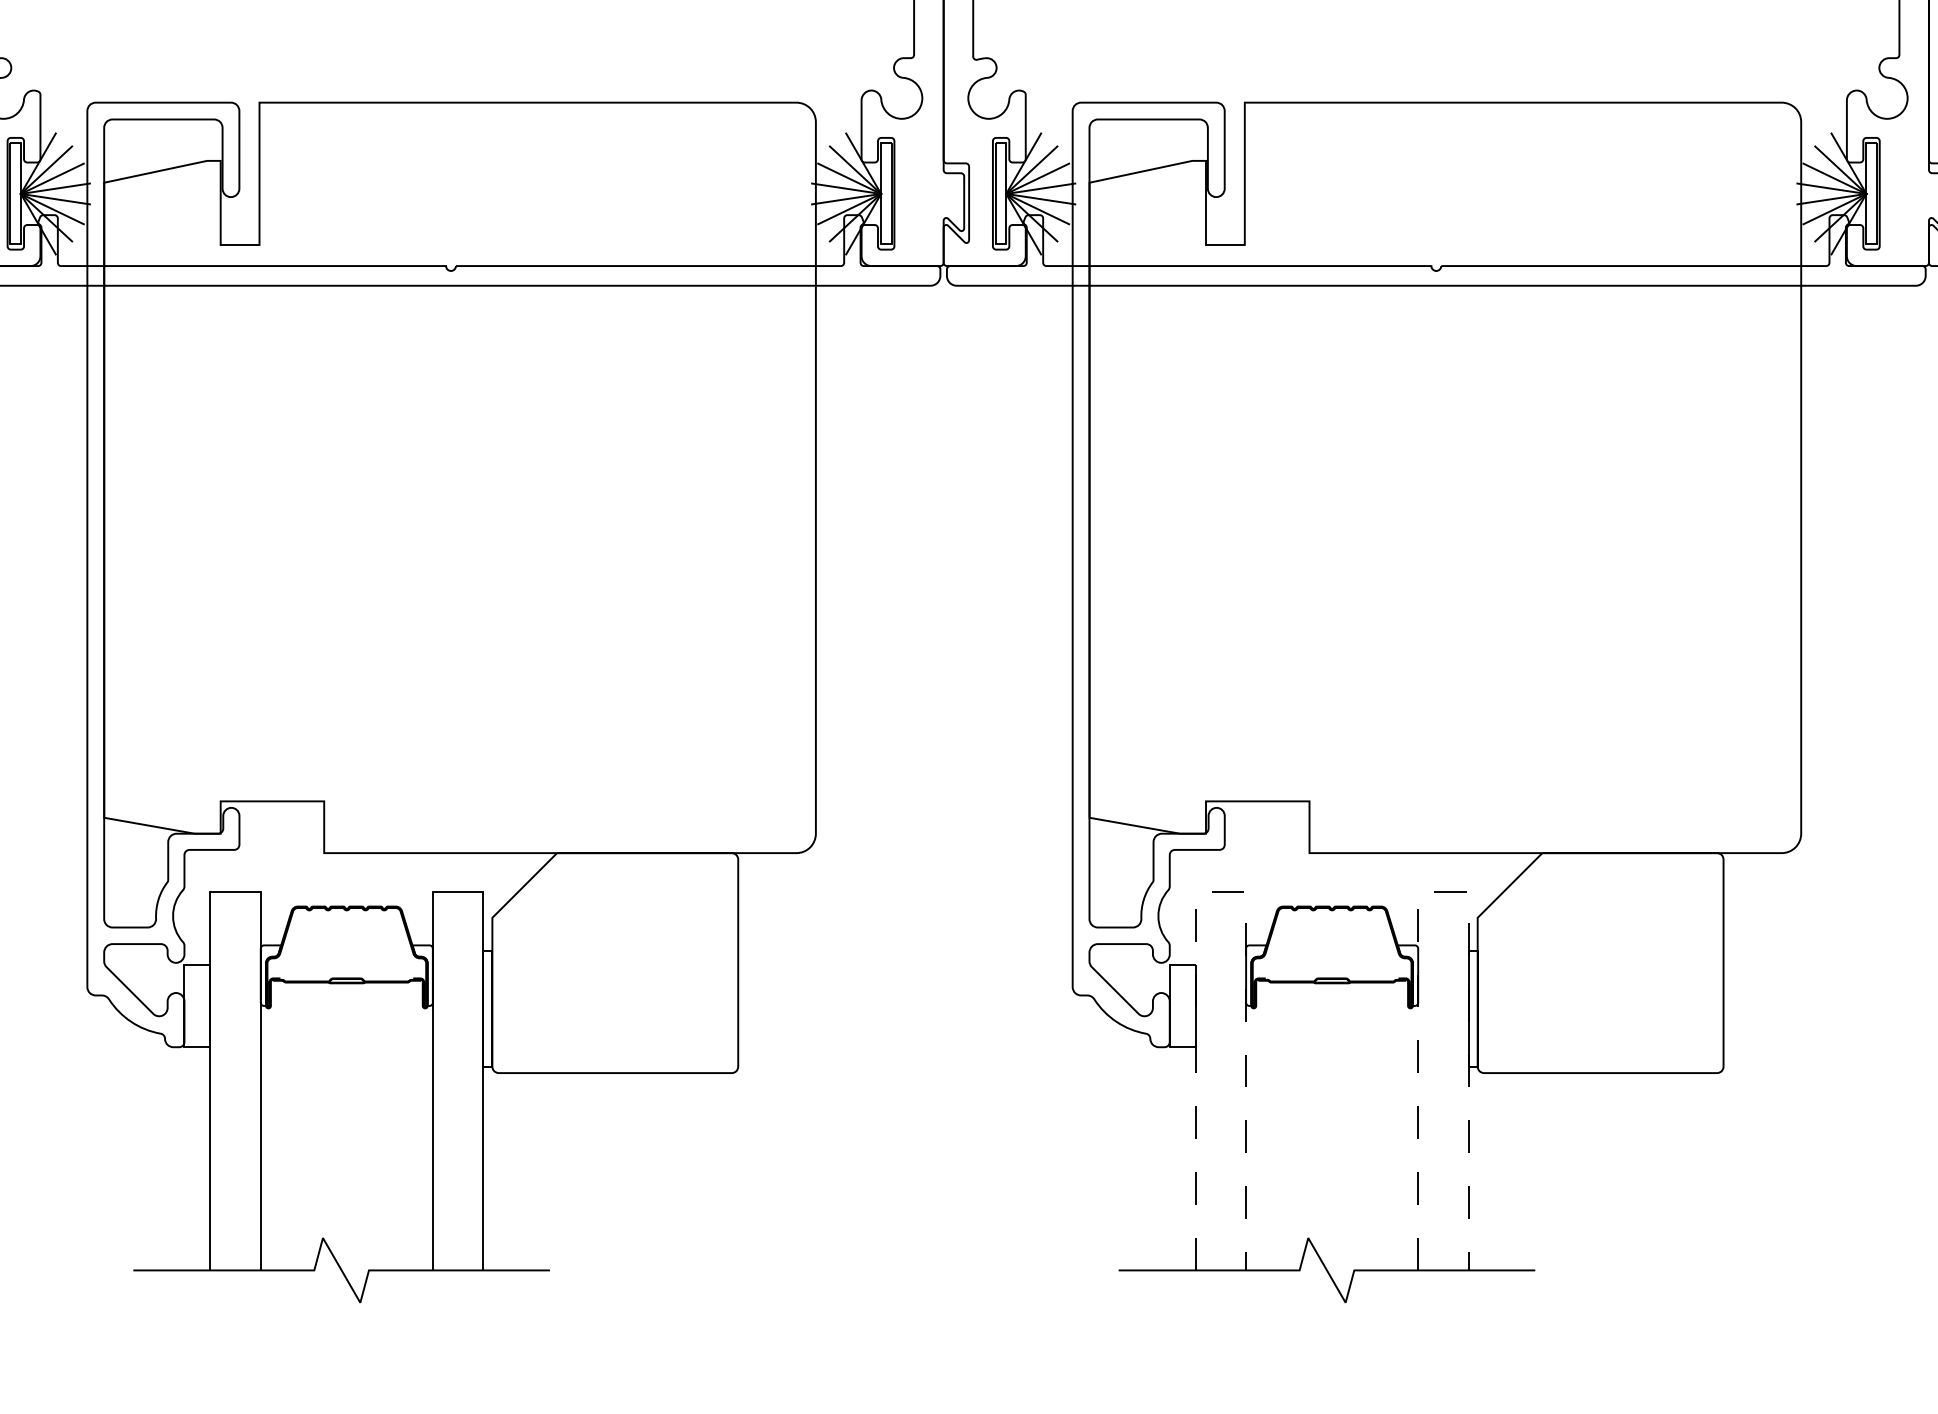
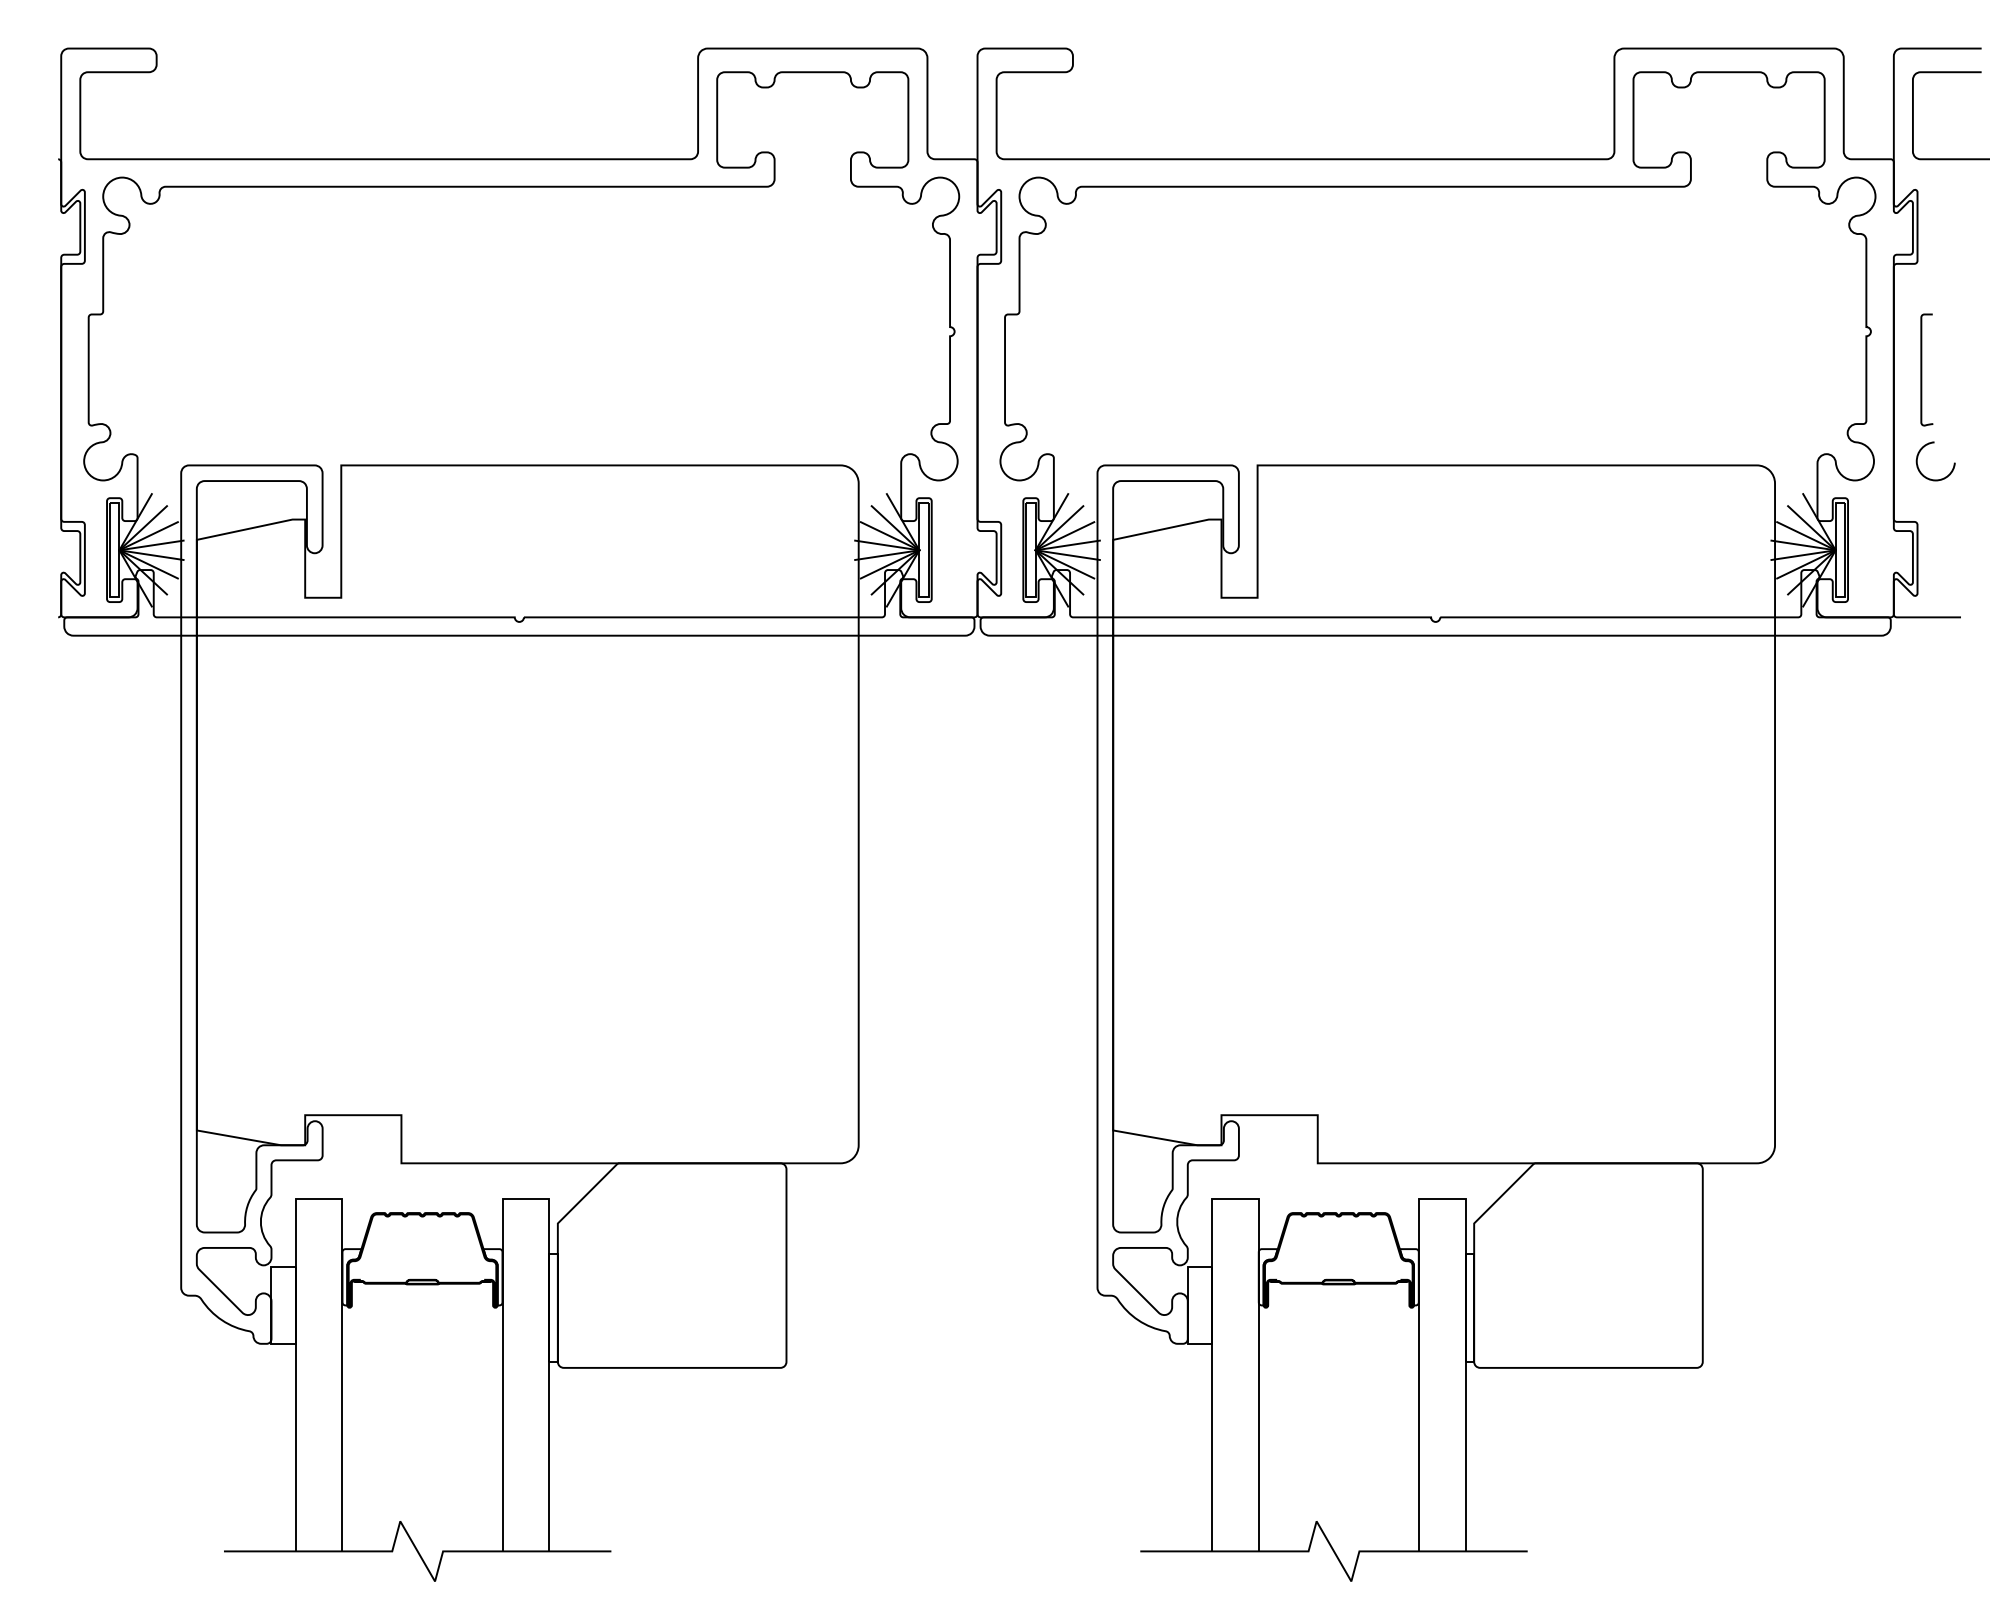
line: (1221, 892) -> (1235, 1199), dashed -> solid
line: (1443, 892) -> (1442, 1199), dashed -> solid

